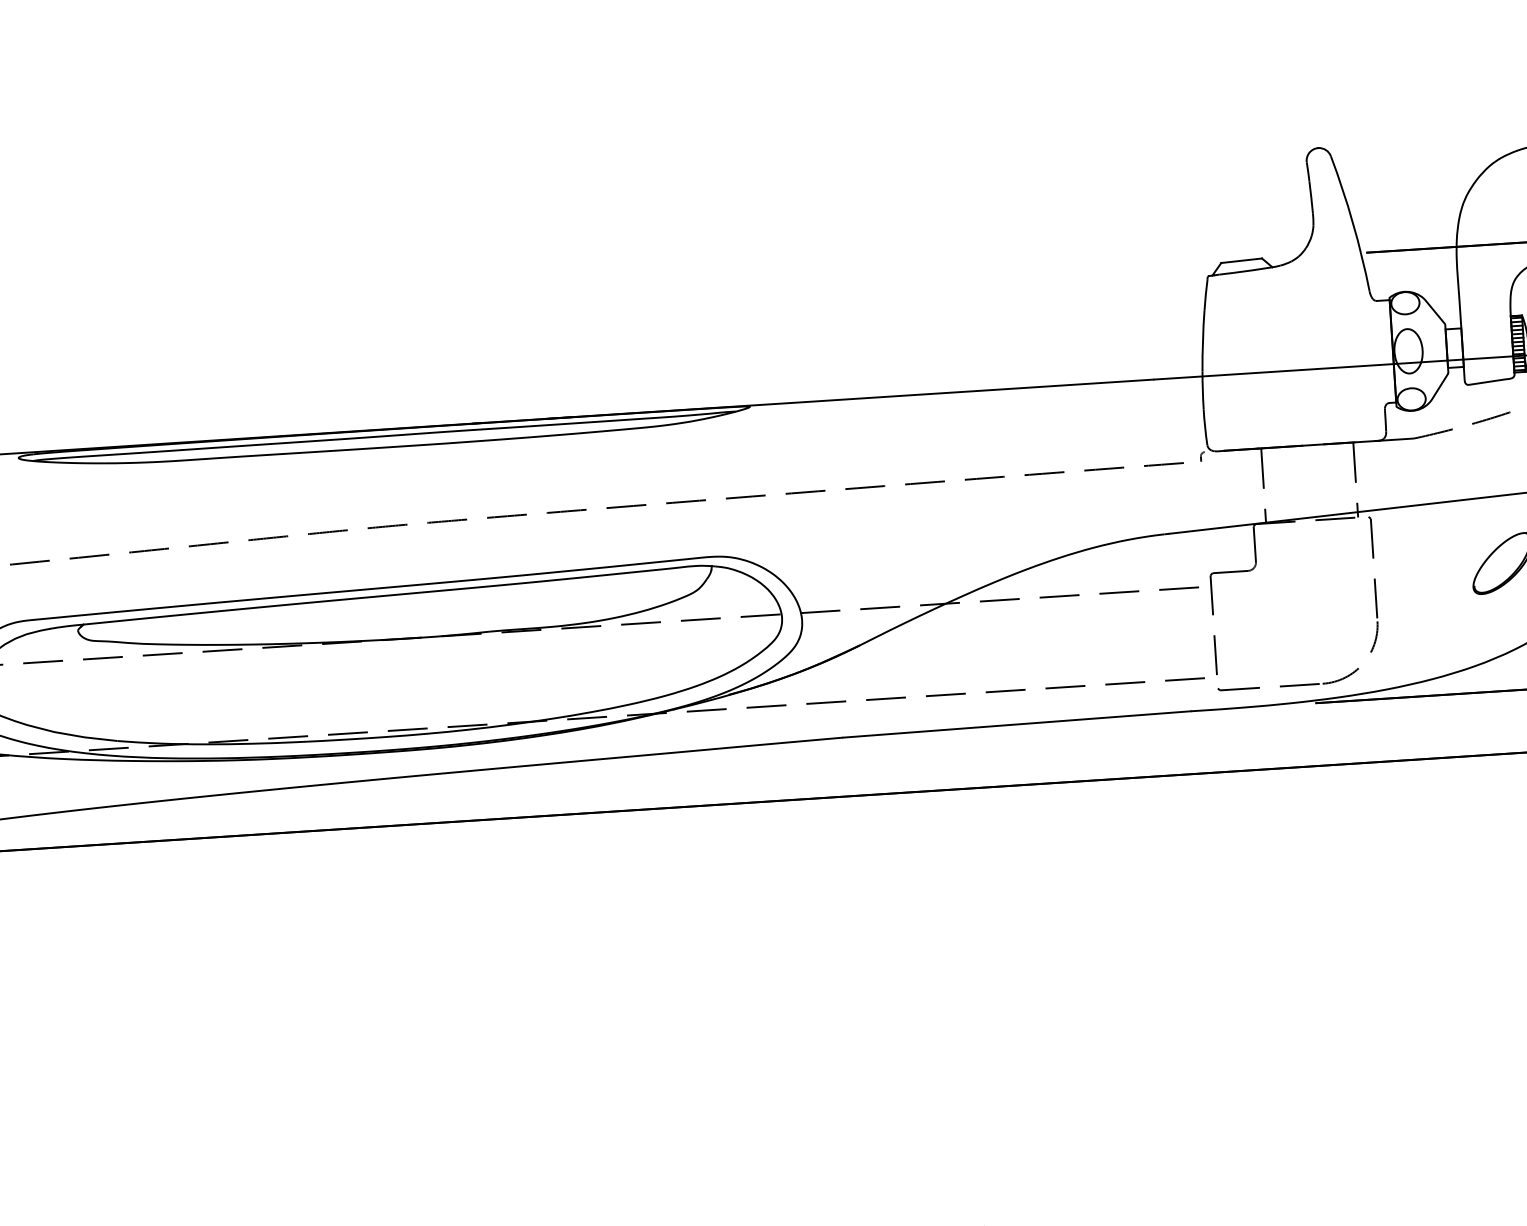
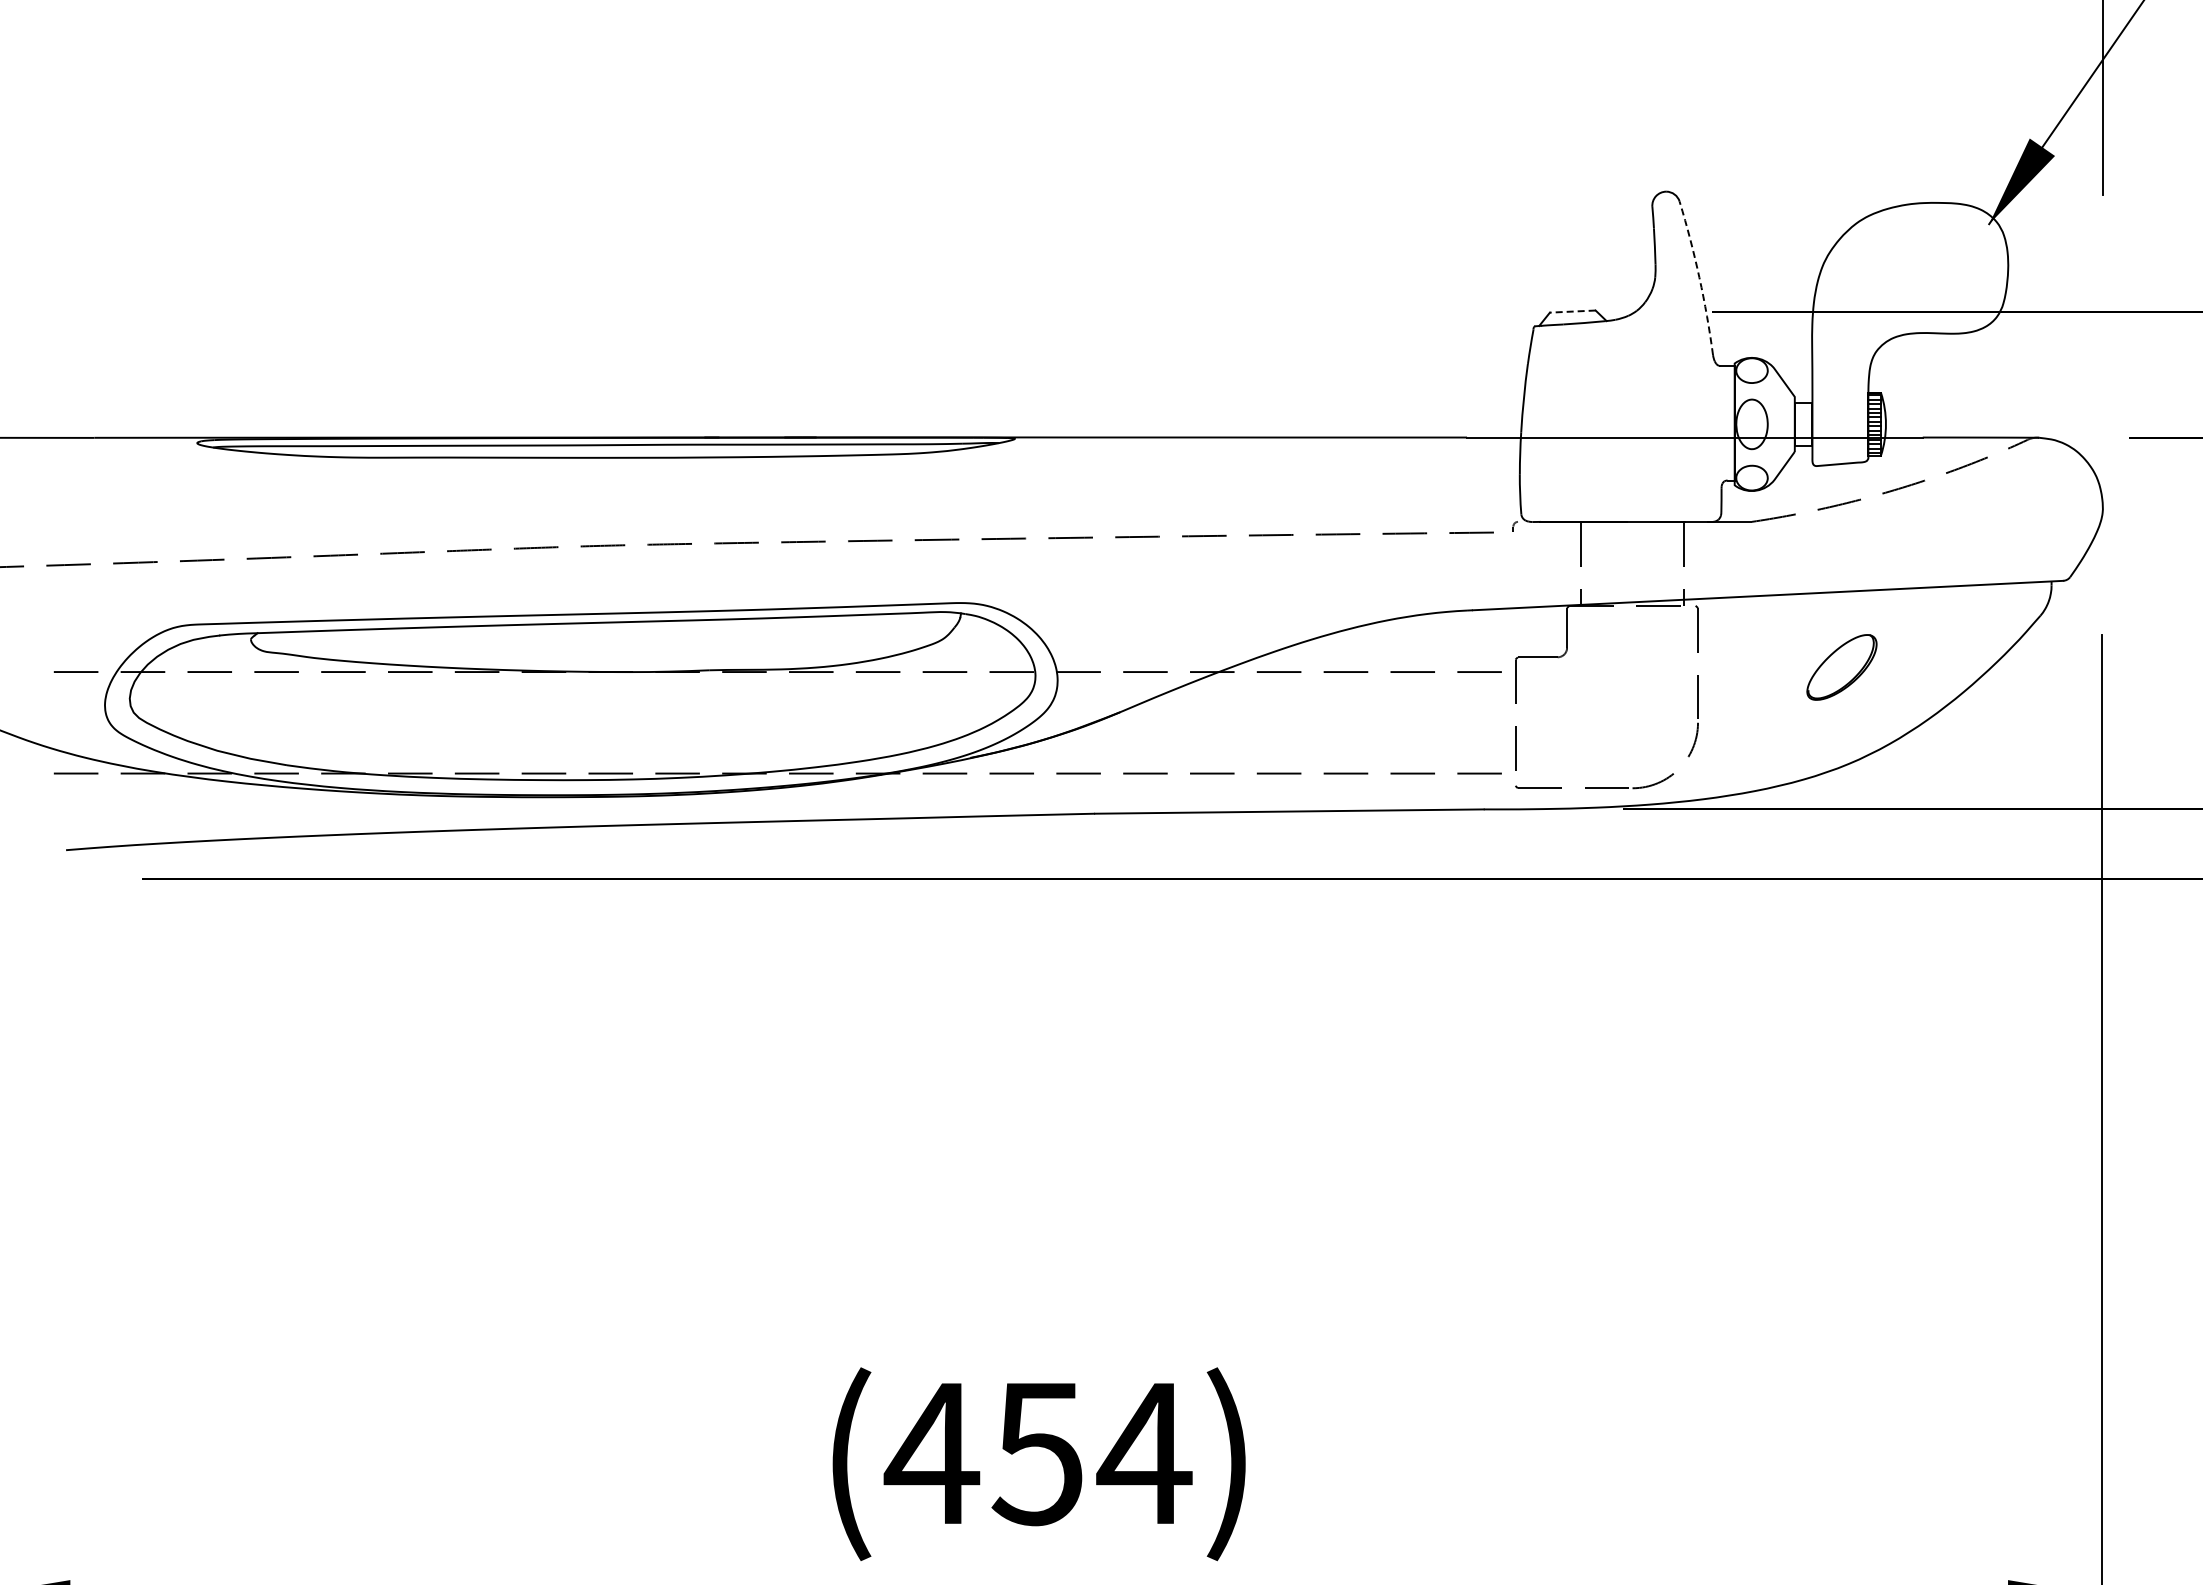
arc: (1353, 222) -> (1699, 277), solid -> dashed
line: (1241, 260) -> (1572, 311), solid -> dashed

